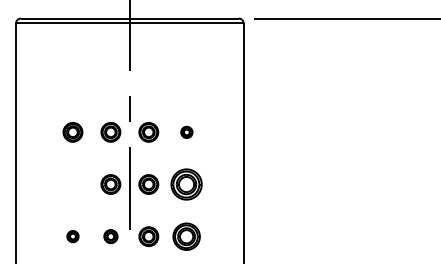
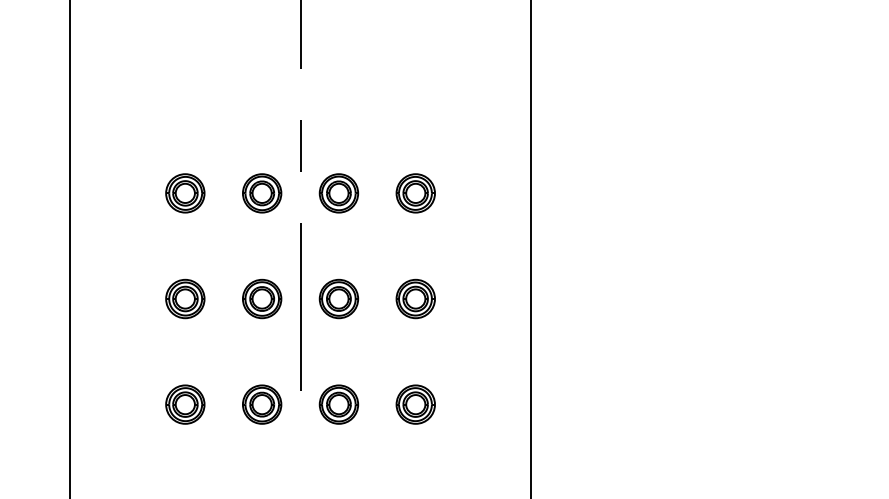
part: (186, 132) -> (415, 193), size x1.67
part: (72, 184) -> (184, 298), added
part: (186, 184) -> (415, 298), size x0.62
part: (72, 236) -> (184, 404), size x1.67
part: (110, 236) -> (261, 404), size x1.43
part: (186, 236) -> (415, 404), size x0.71

